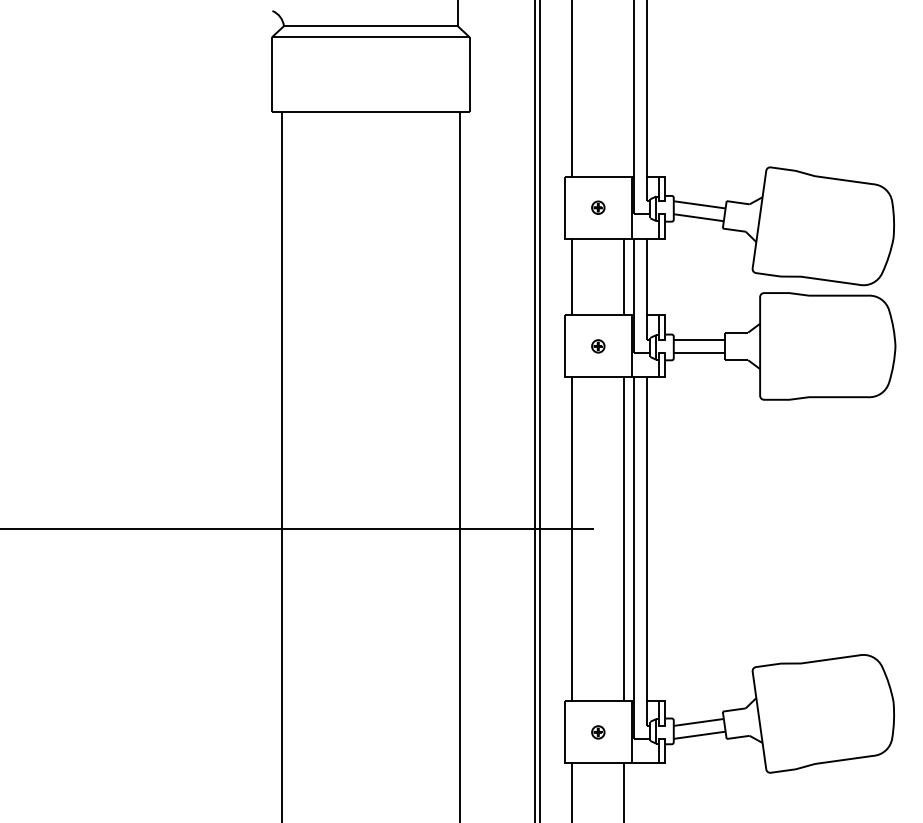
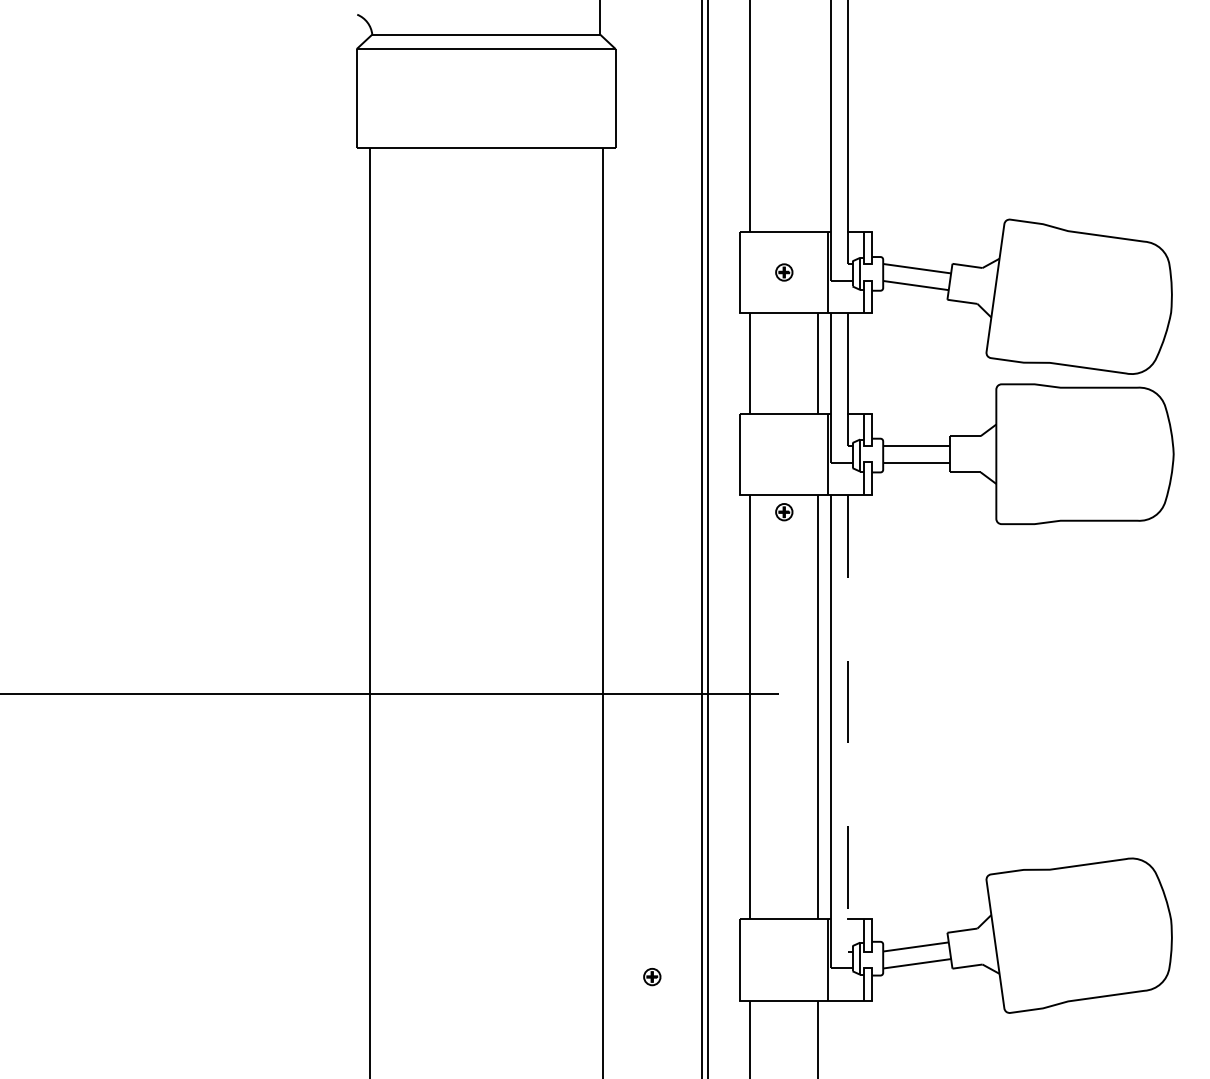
part: (598, 346) -> (784, 512), moved
line: (647, 551) -> (848, 723), solid -> dashed
part: (598, 732) -> (652, 977), moved

